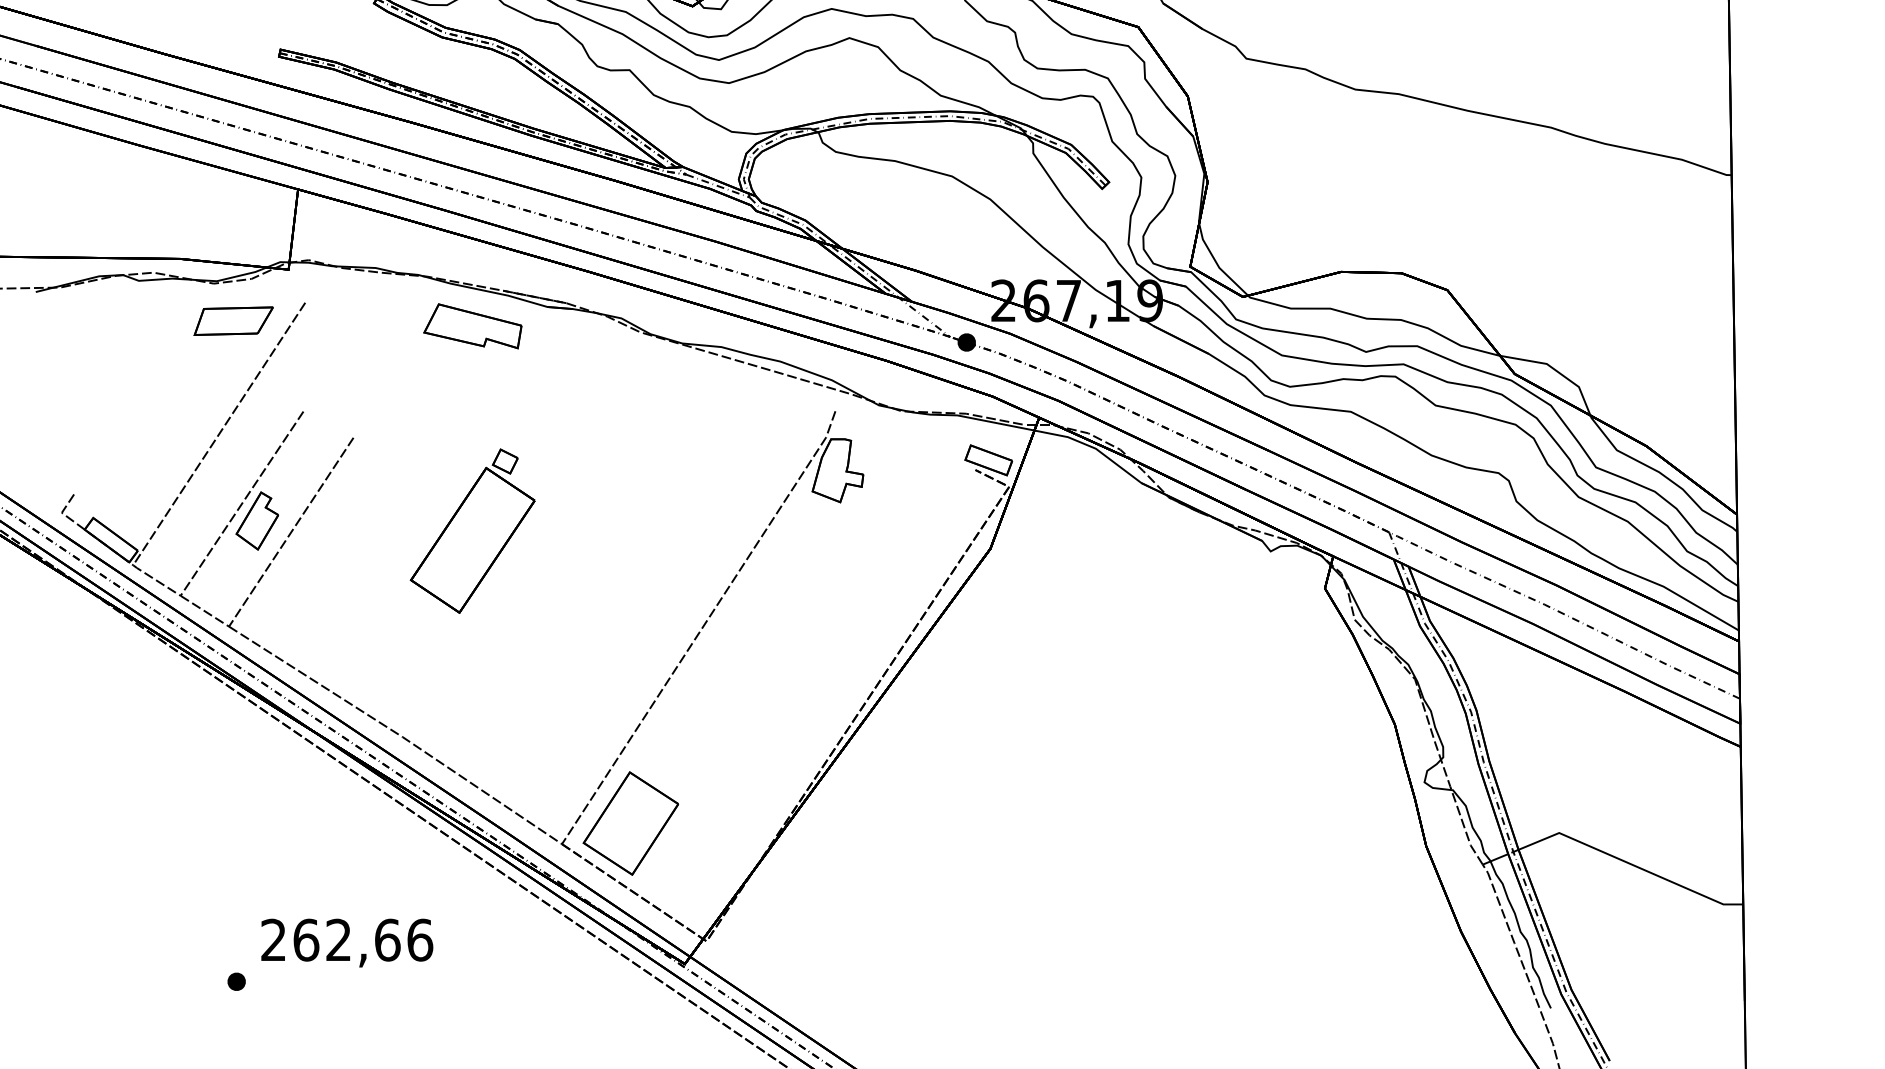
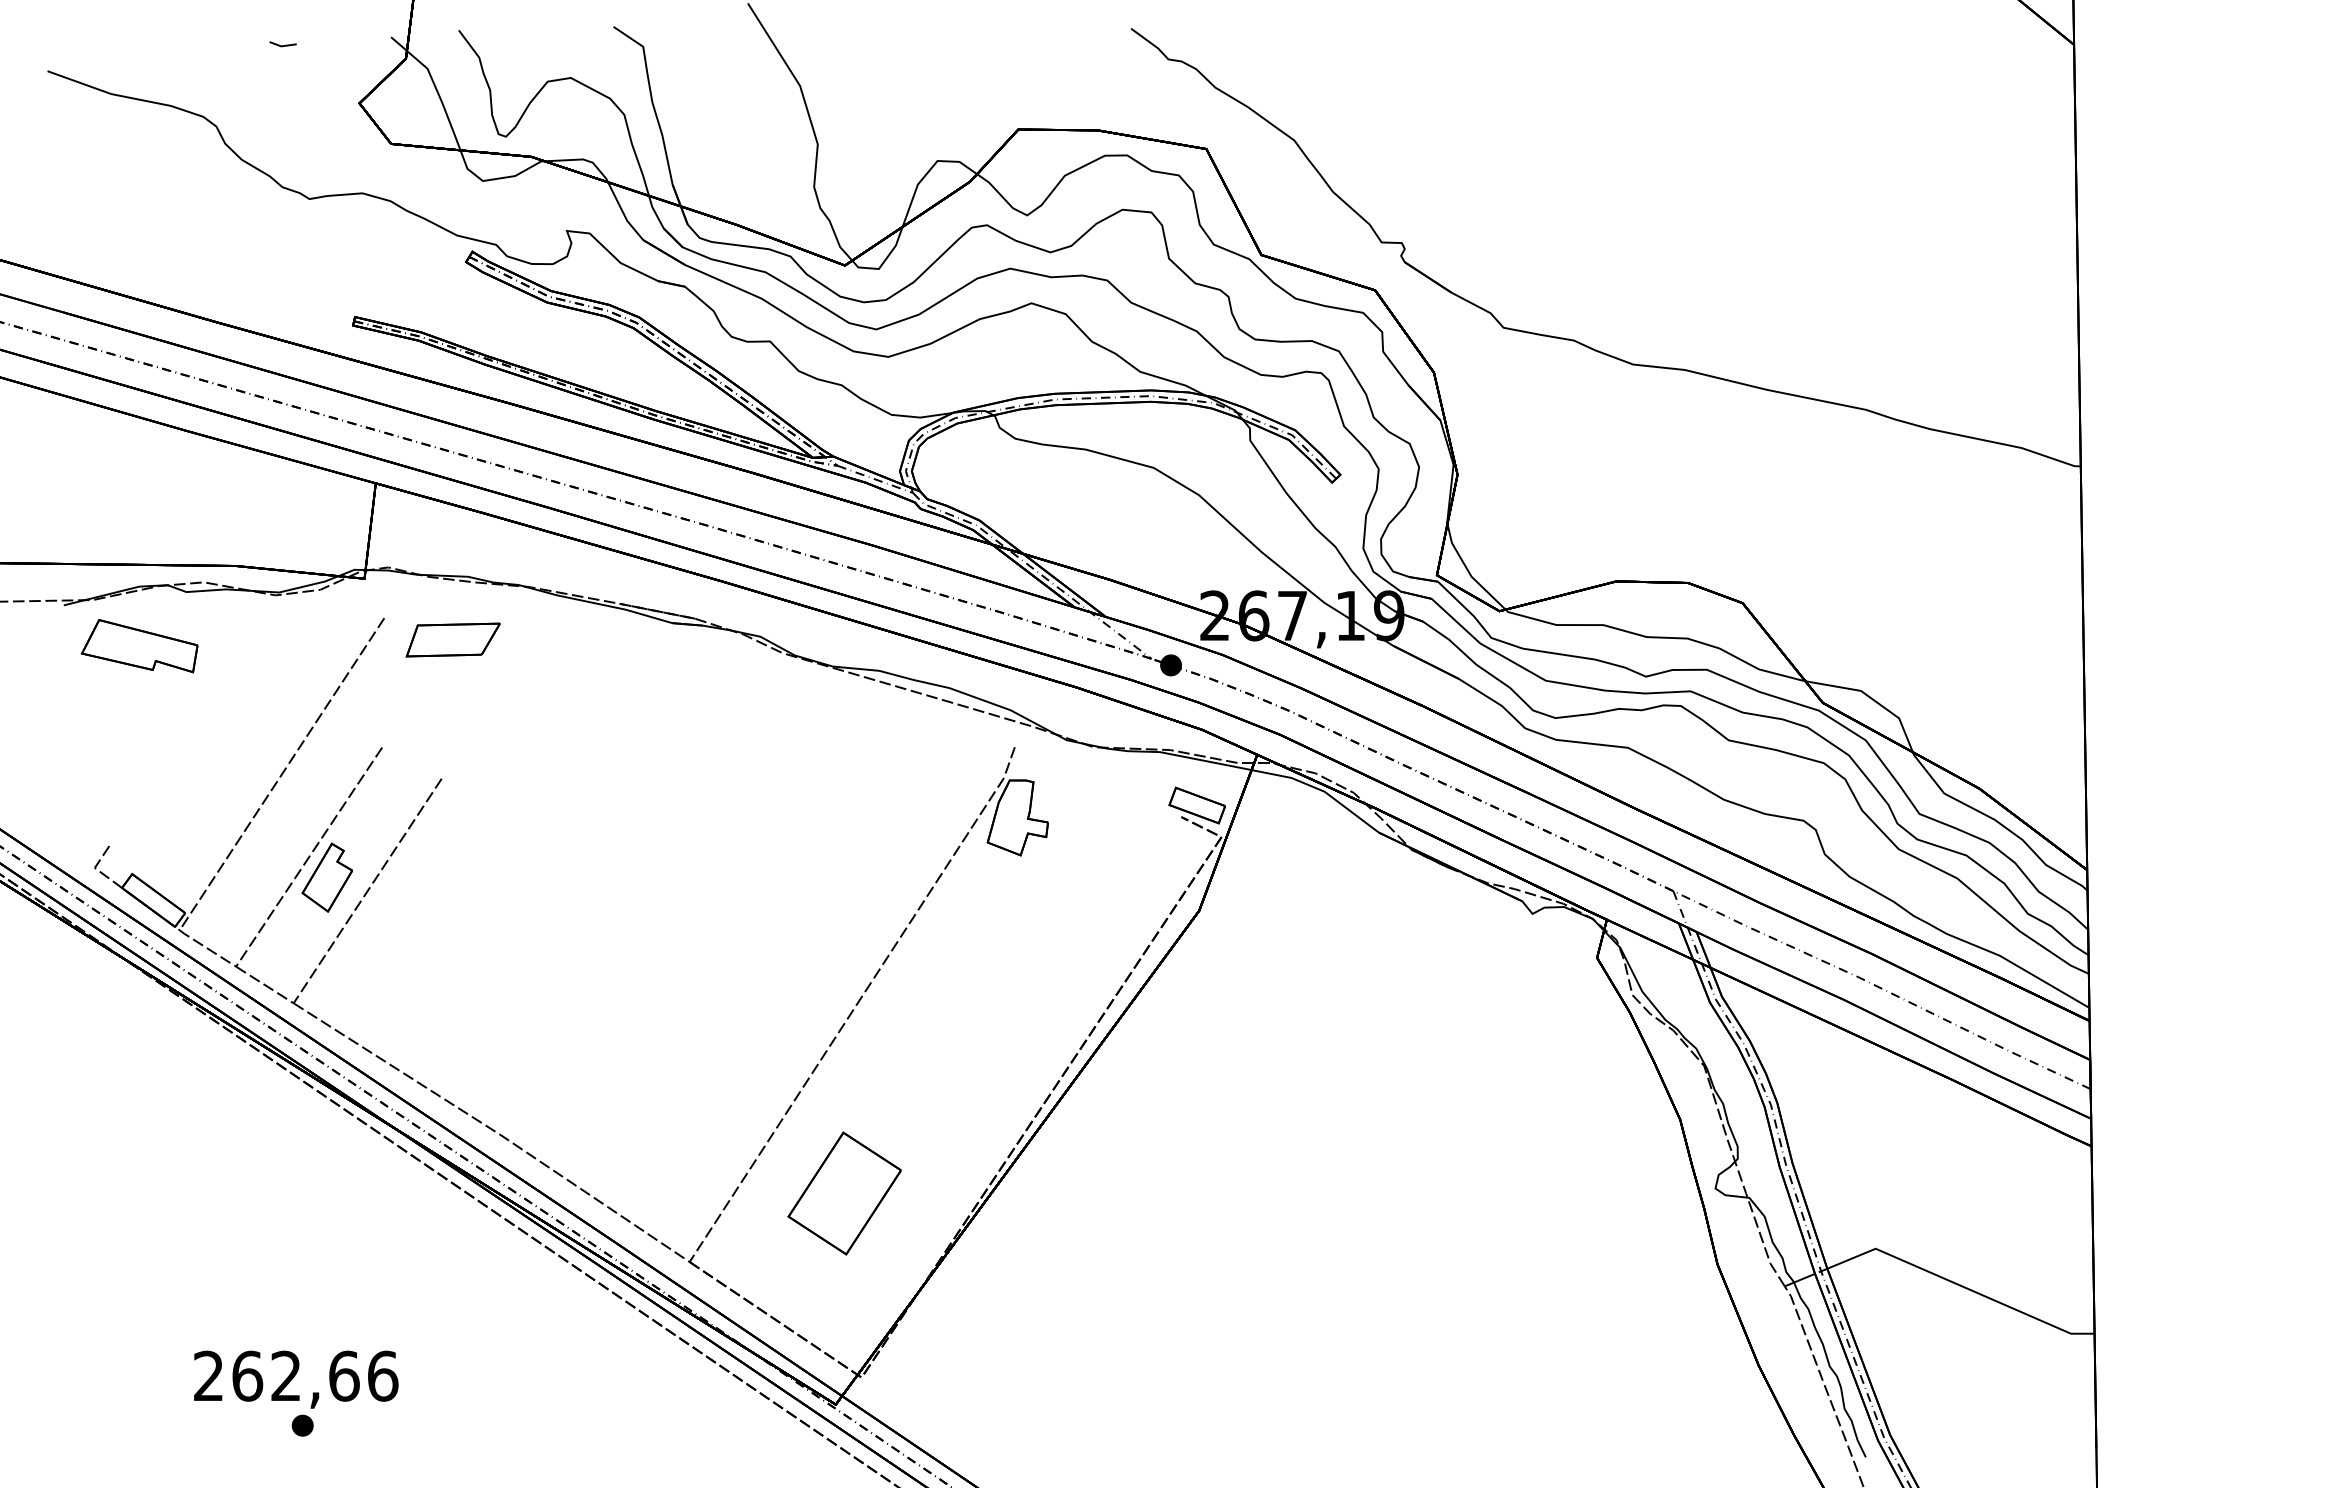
part: (233, 320) -> (452, 639), moved
part: (472, 326) -> (139, 646), moved
part: (472, 530) -> (583, 889), removed
part: (630, 823) -> (844, 1193), moved
text: (347, 942) -> (296, 1379), moved

